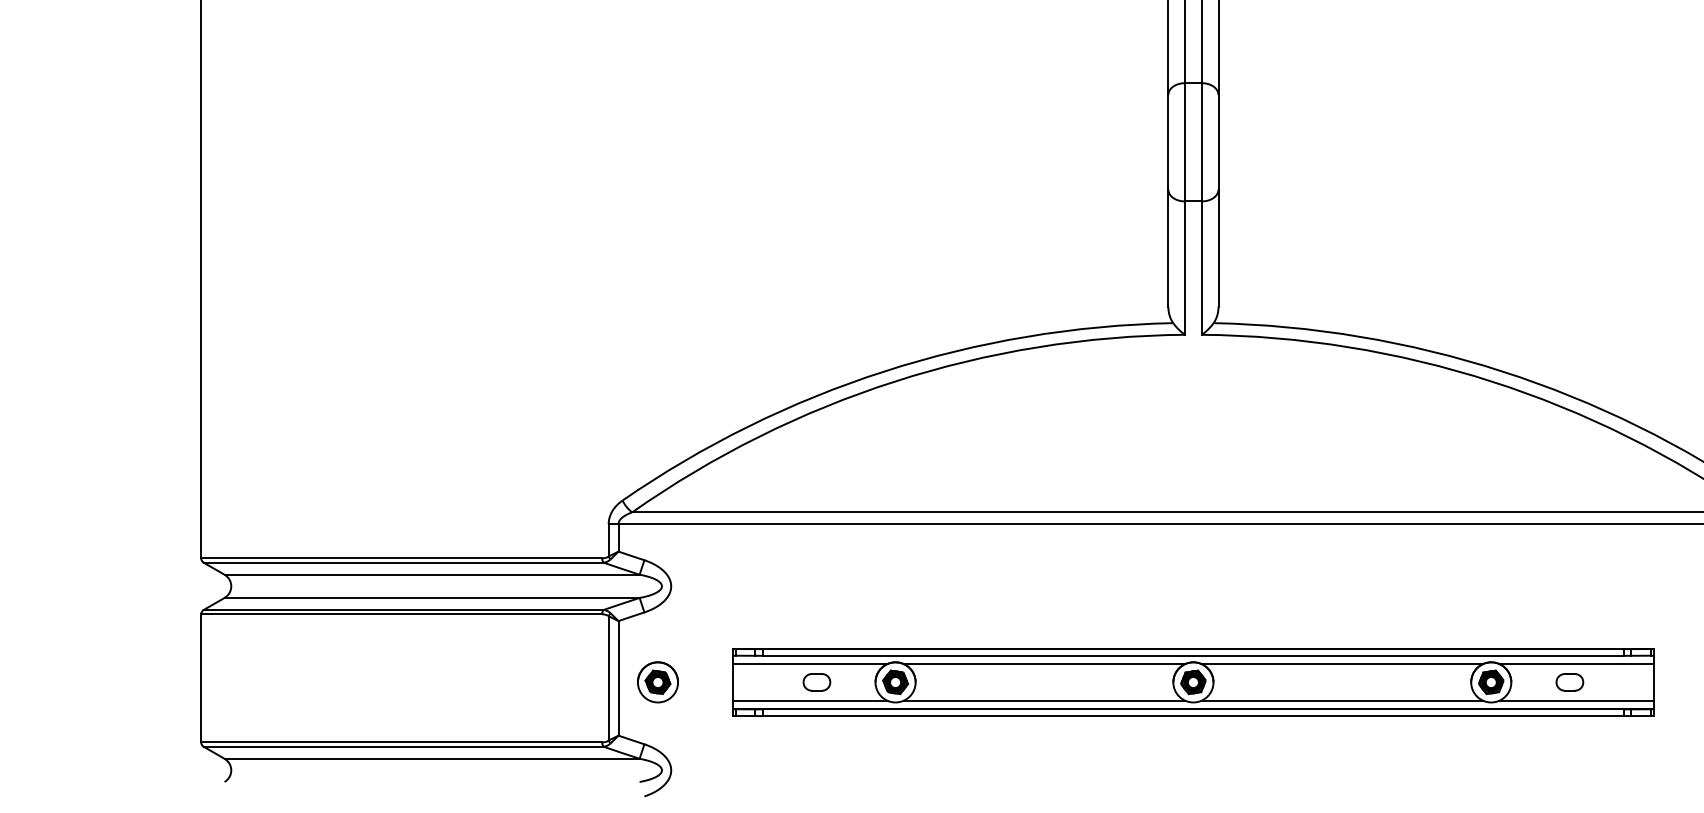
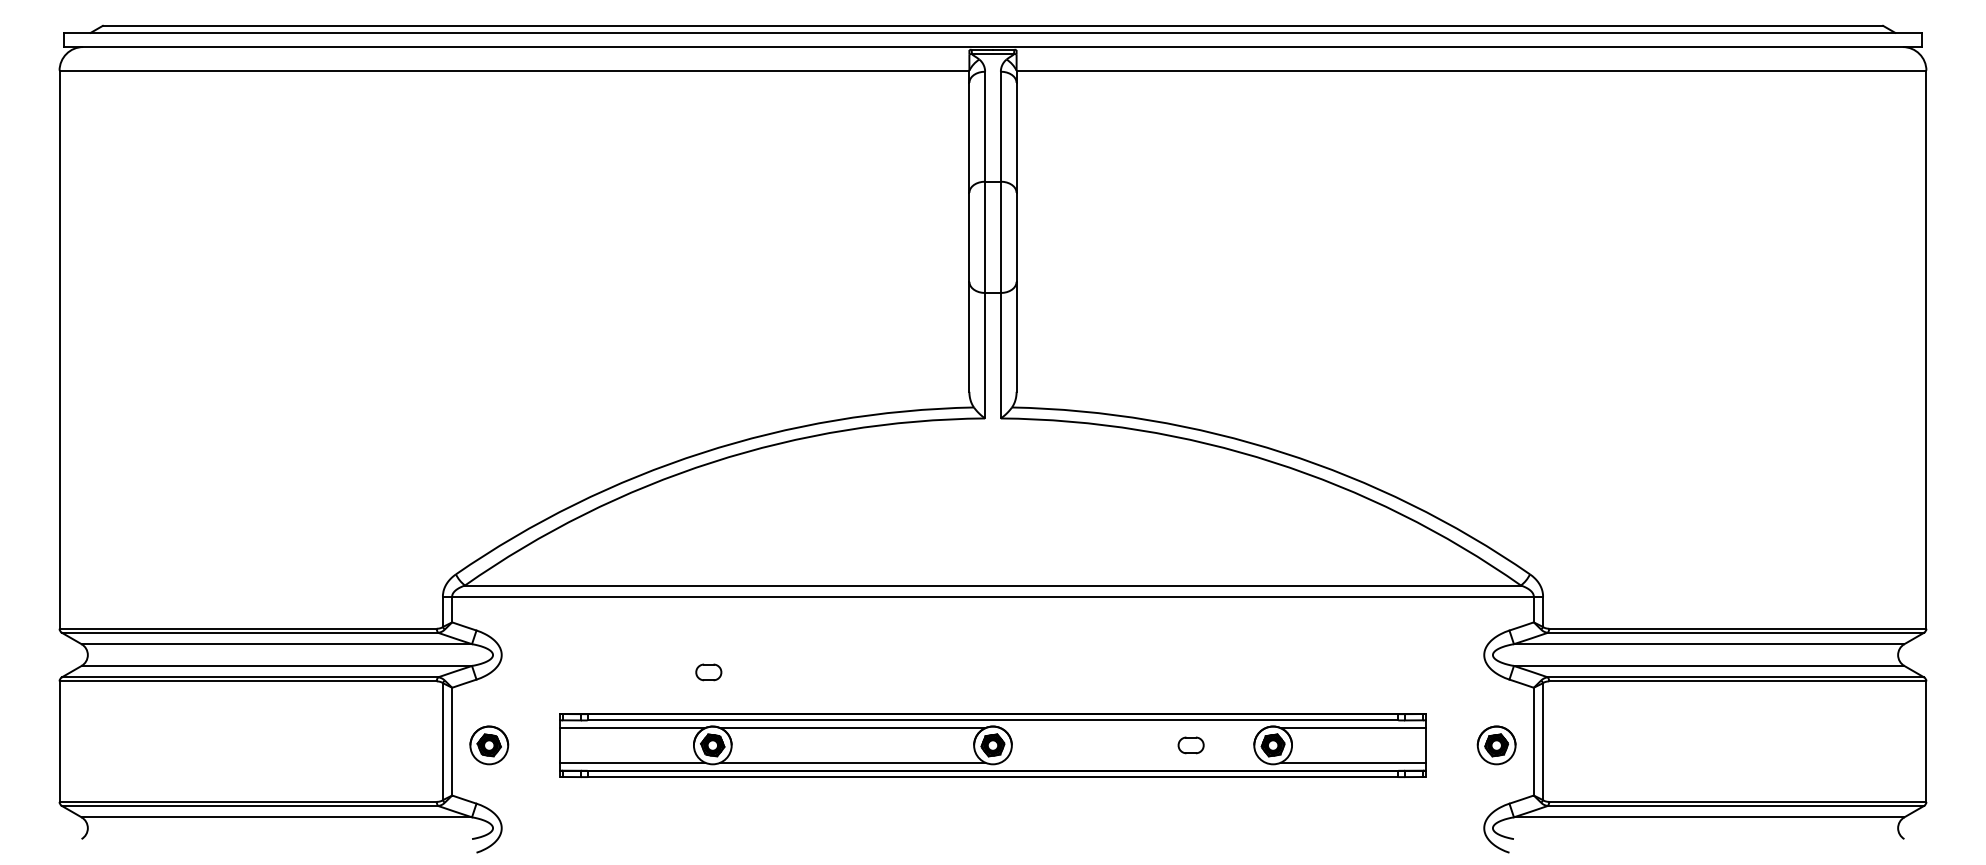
line: (1341, 664) -> (1132, 728), removed
part: (816, 682) -> (708, 672), moved
part: (1569, 682) -> (1190, 745), moved
line: (1341, 700) -> (1132, 762), removed

